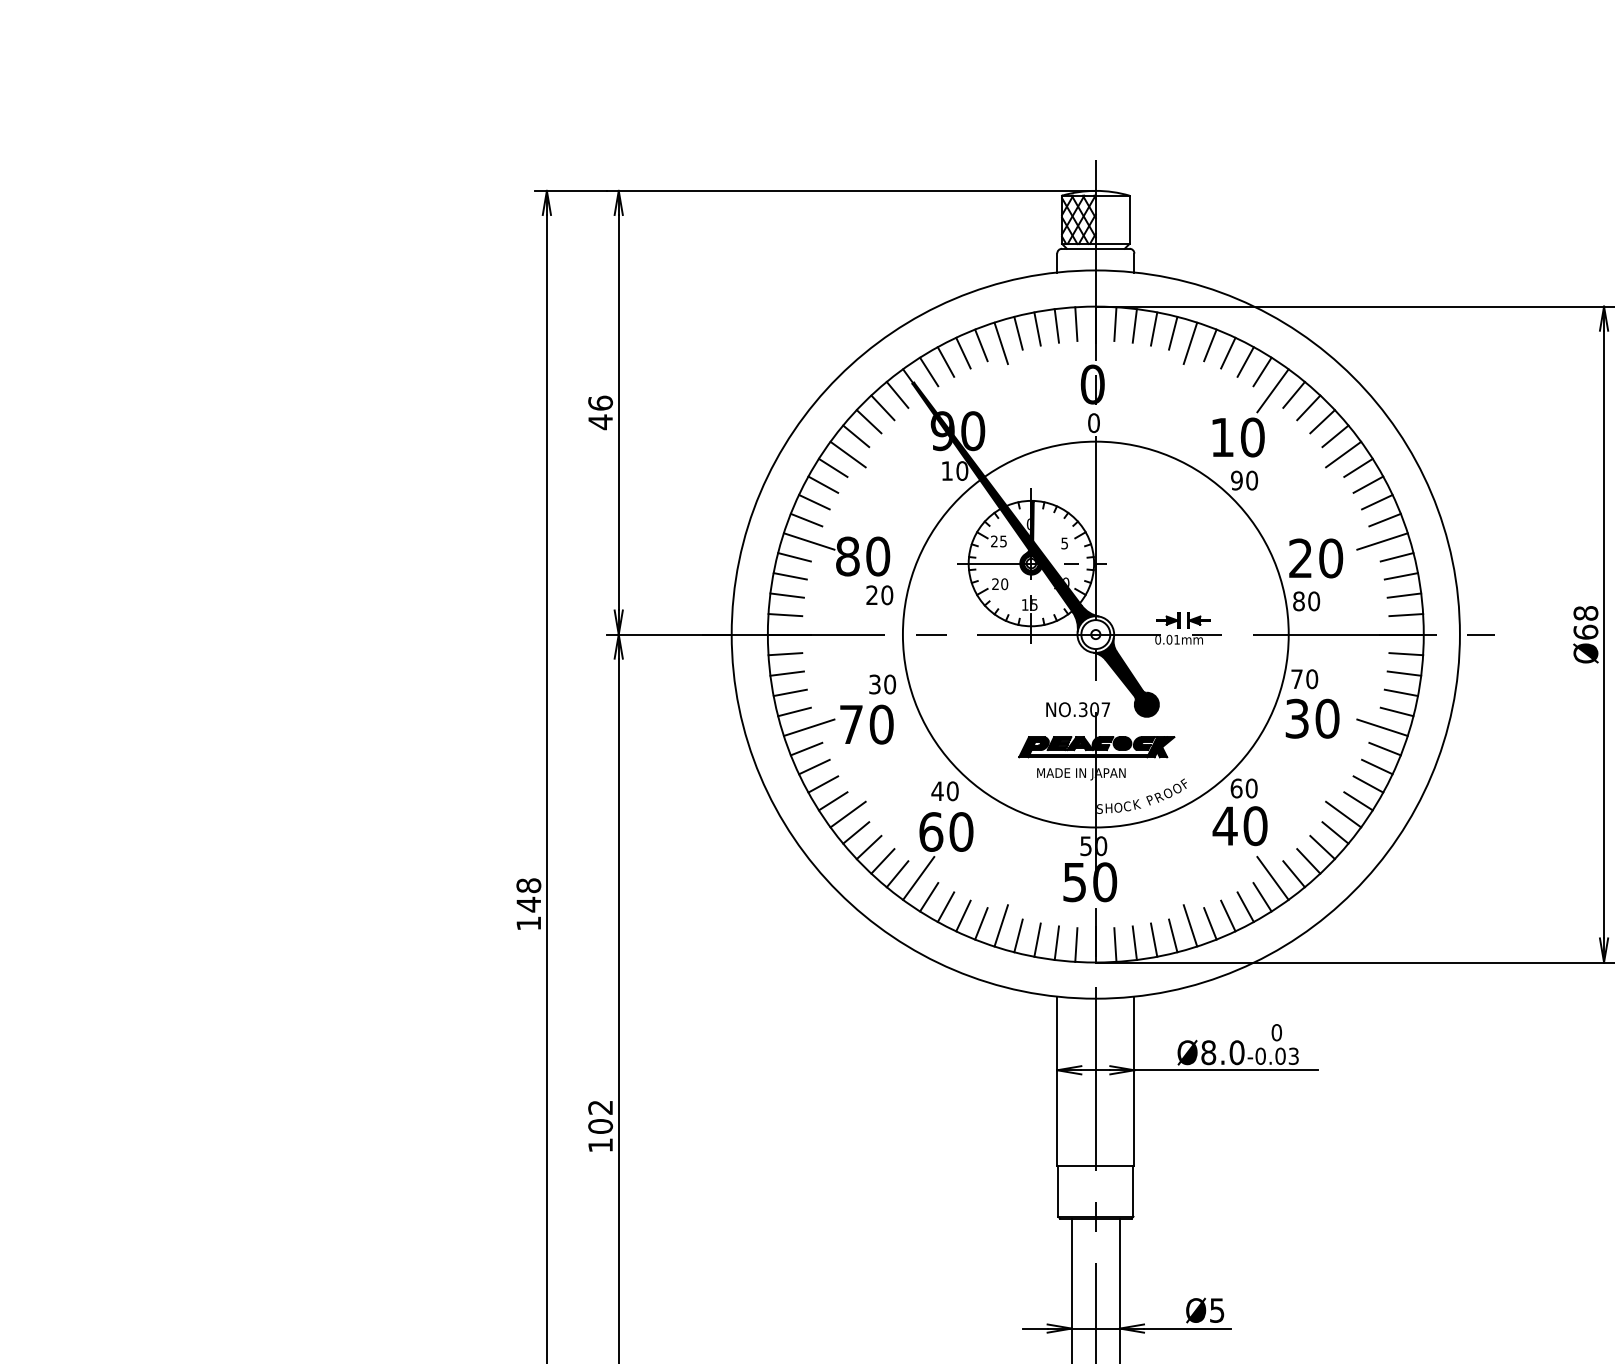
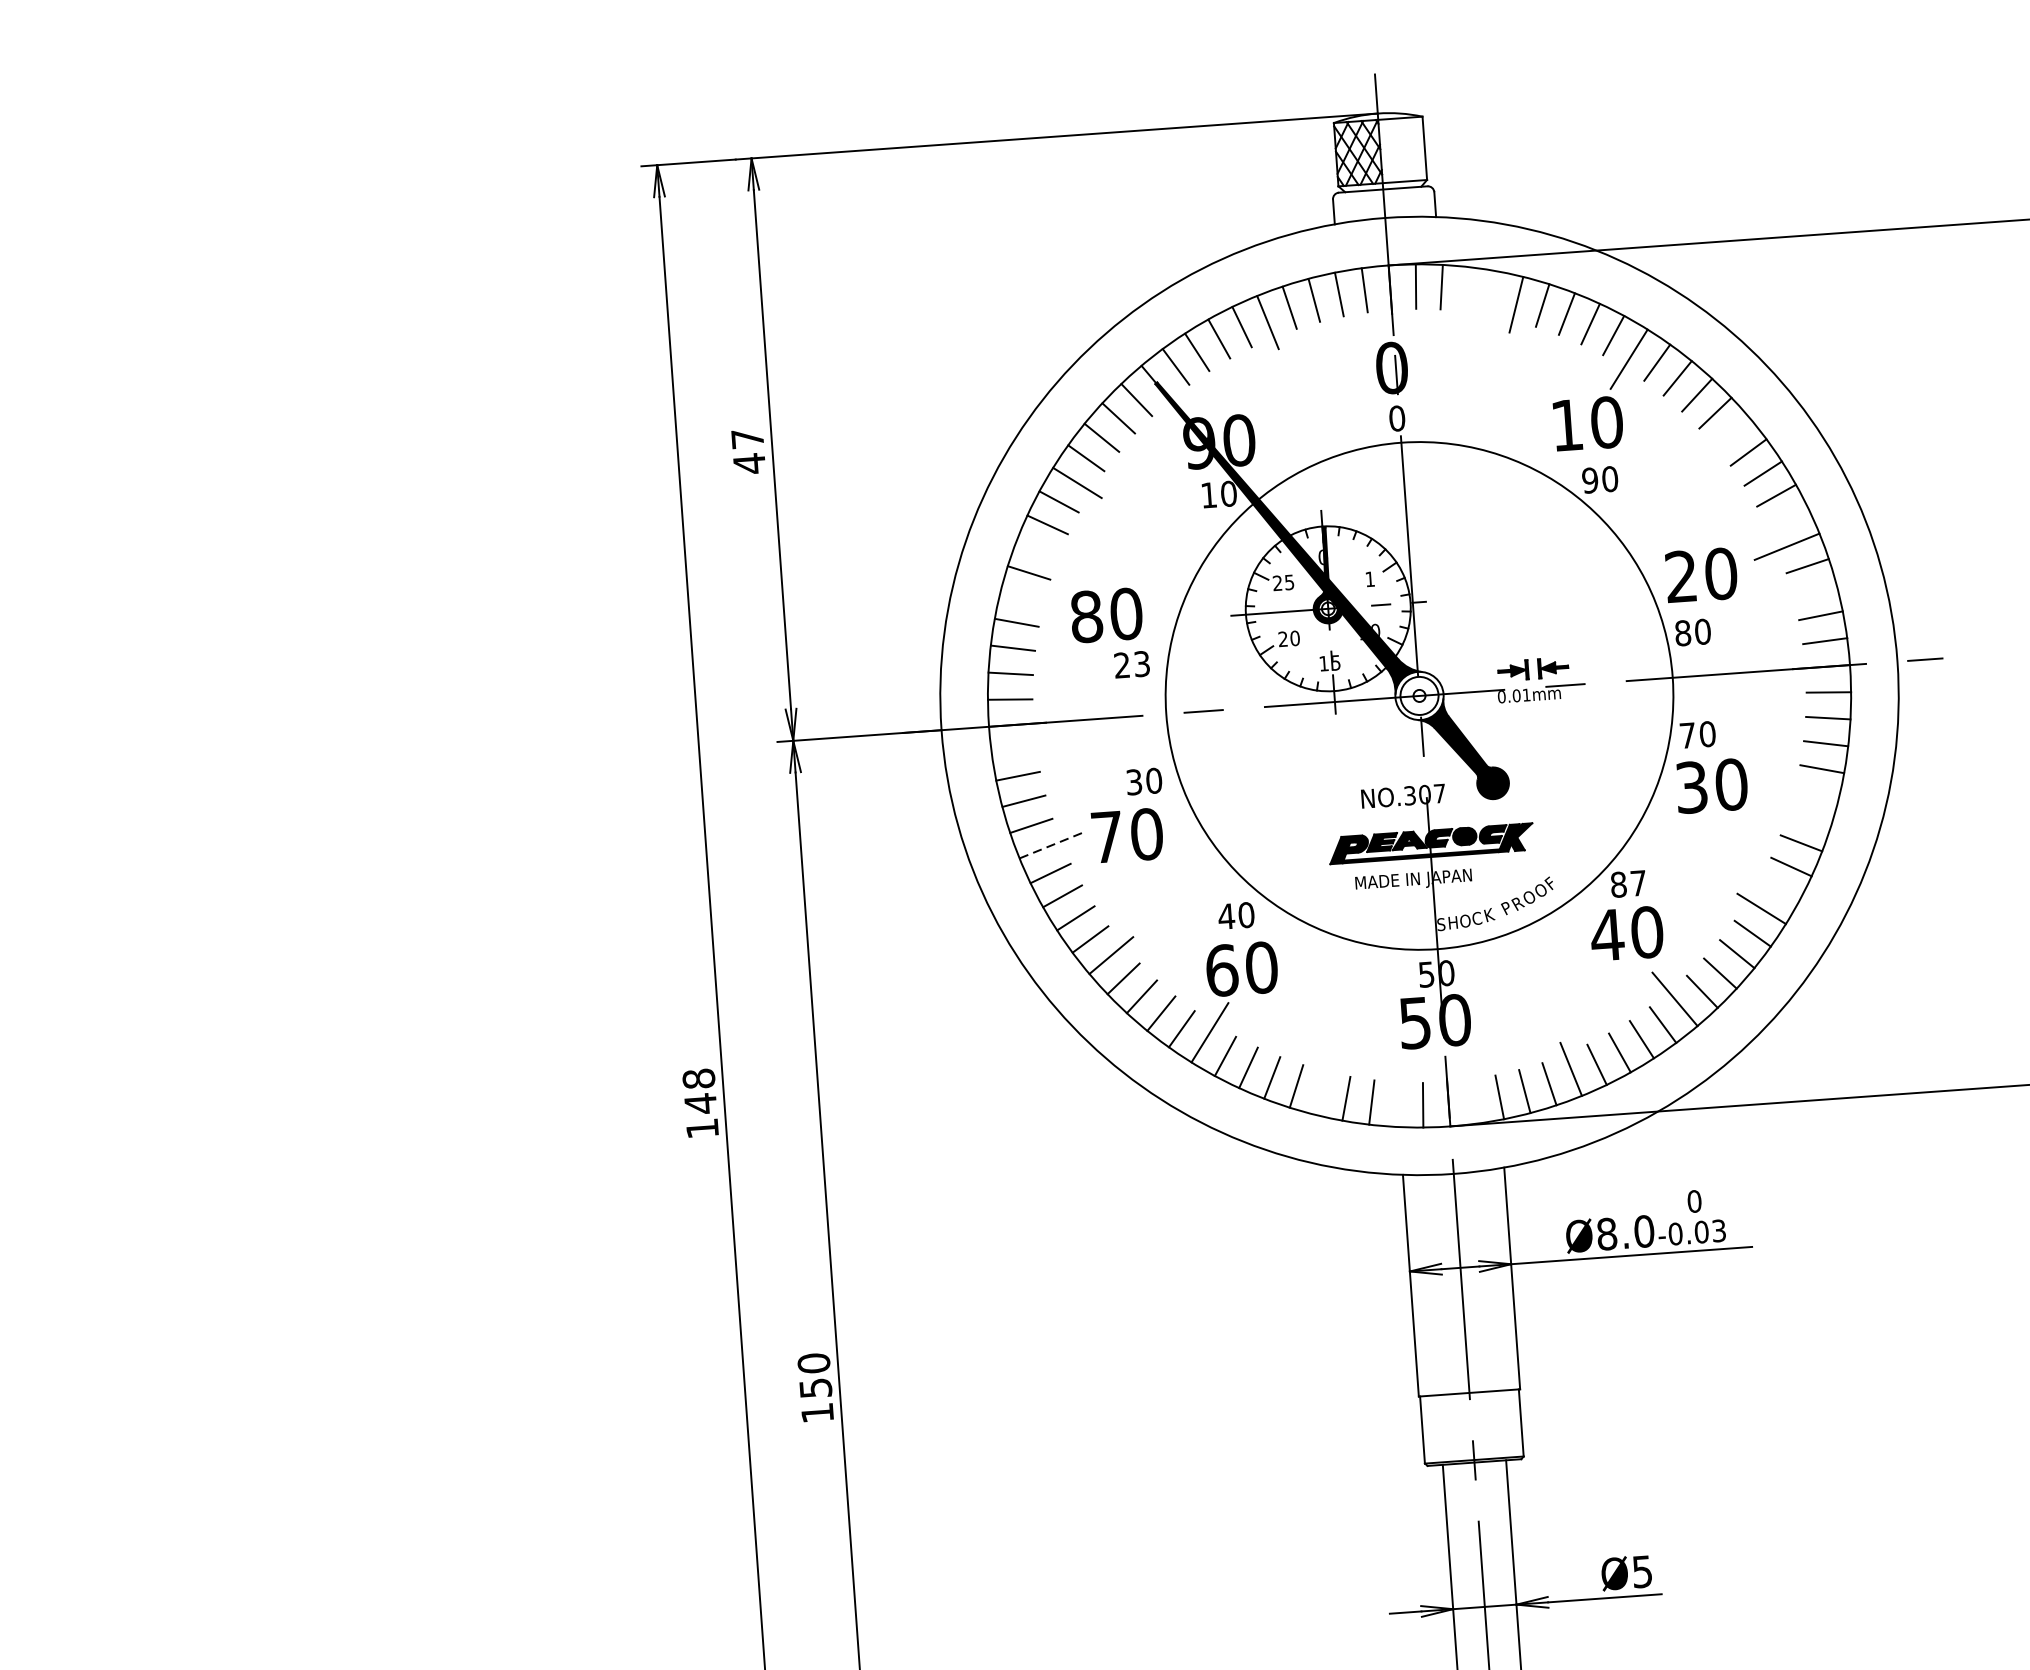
line: (1154, 328) -> (1467, 288), removed
line: (1173, 332) -> (1493, 292), removed
text: (600, 402) -> (747, 437), 46 -> 47
line: (1343, 454) -> (1727, 436), removed
line: (814, 502) -> (1037, 549), removed
line: (1384, 519) -> (1787, 517), removed
line: (808, 541) -> (1033, 600), removed
text: (1064, 543) -> (1369, 579), 5 -> 1
line: (1400, 576) -> (1813, 591), removed
text: (887, 595) -> (1142, 664), 20 -> 23
line: (785, 654) -> (1014, 751), removed
line: (809, 727) -> (1052, 844), solid -> dashed
line: (1382, 727) -> (1804, 790), removed
line: (1384, 748) -> (1809, 818), removed
text: (1243, 788) -> (1627, 884), 60 -> 87
line: (1358, 801) -> (1780, 890), removed
line: (1000, 925) -> (1321, 1086), removed
line: (1056, 943) -> (1396, 1105), removed
line: (1115, 944) -> (1474, 1100), removed
text: (600, 1116) -> (814, 1375), 102 -> 150

